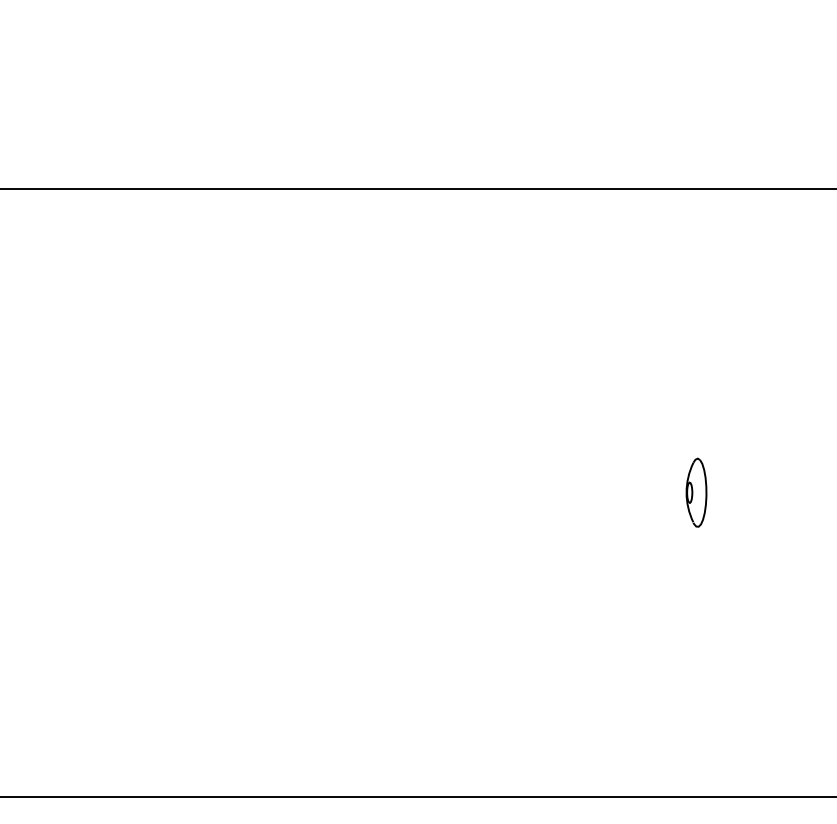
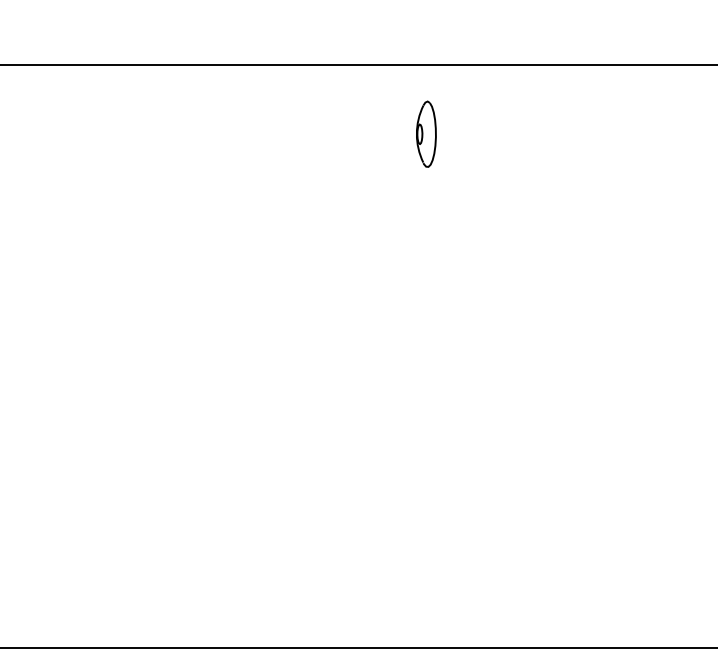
part: (696, 492) -> (426, 134), moved

